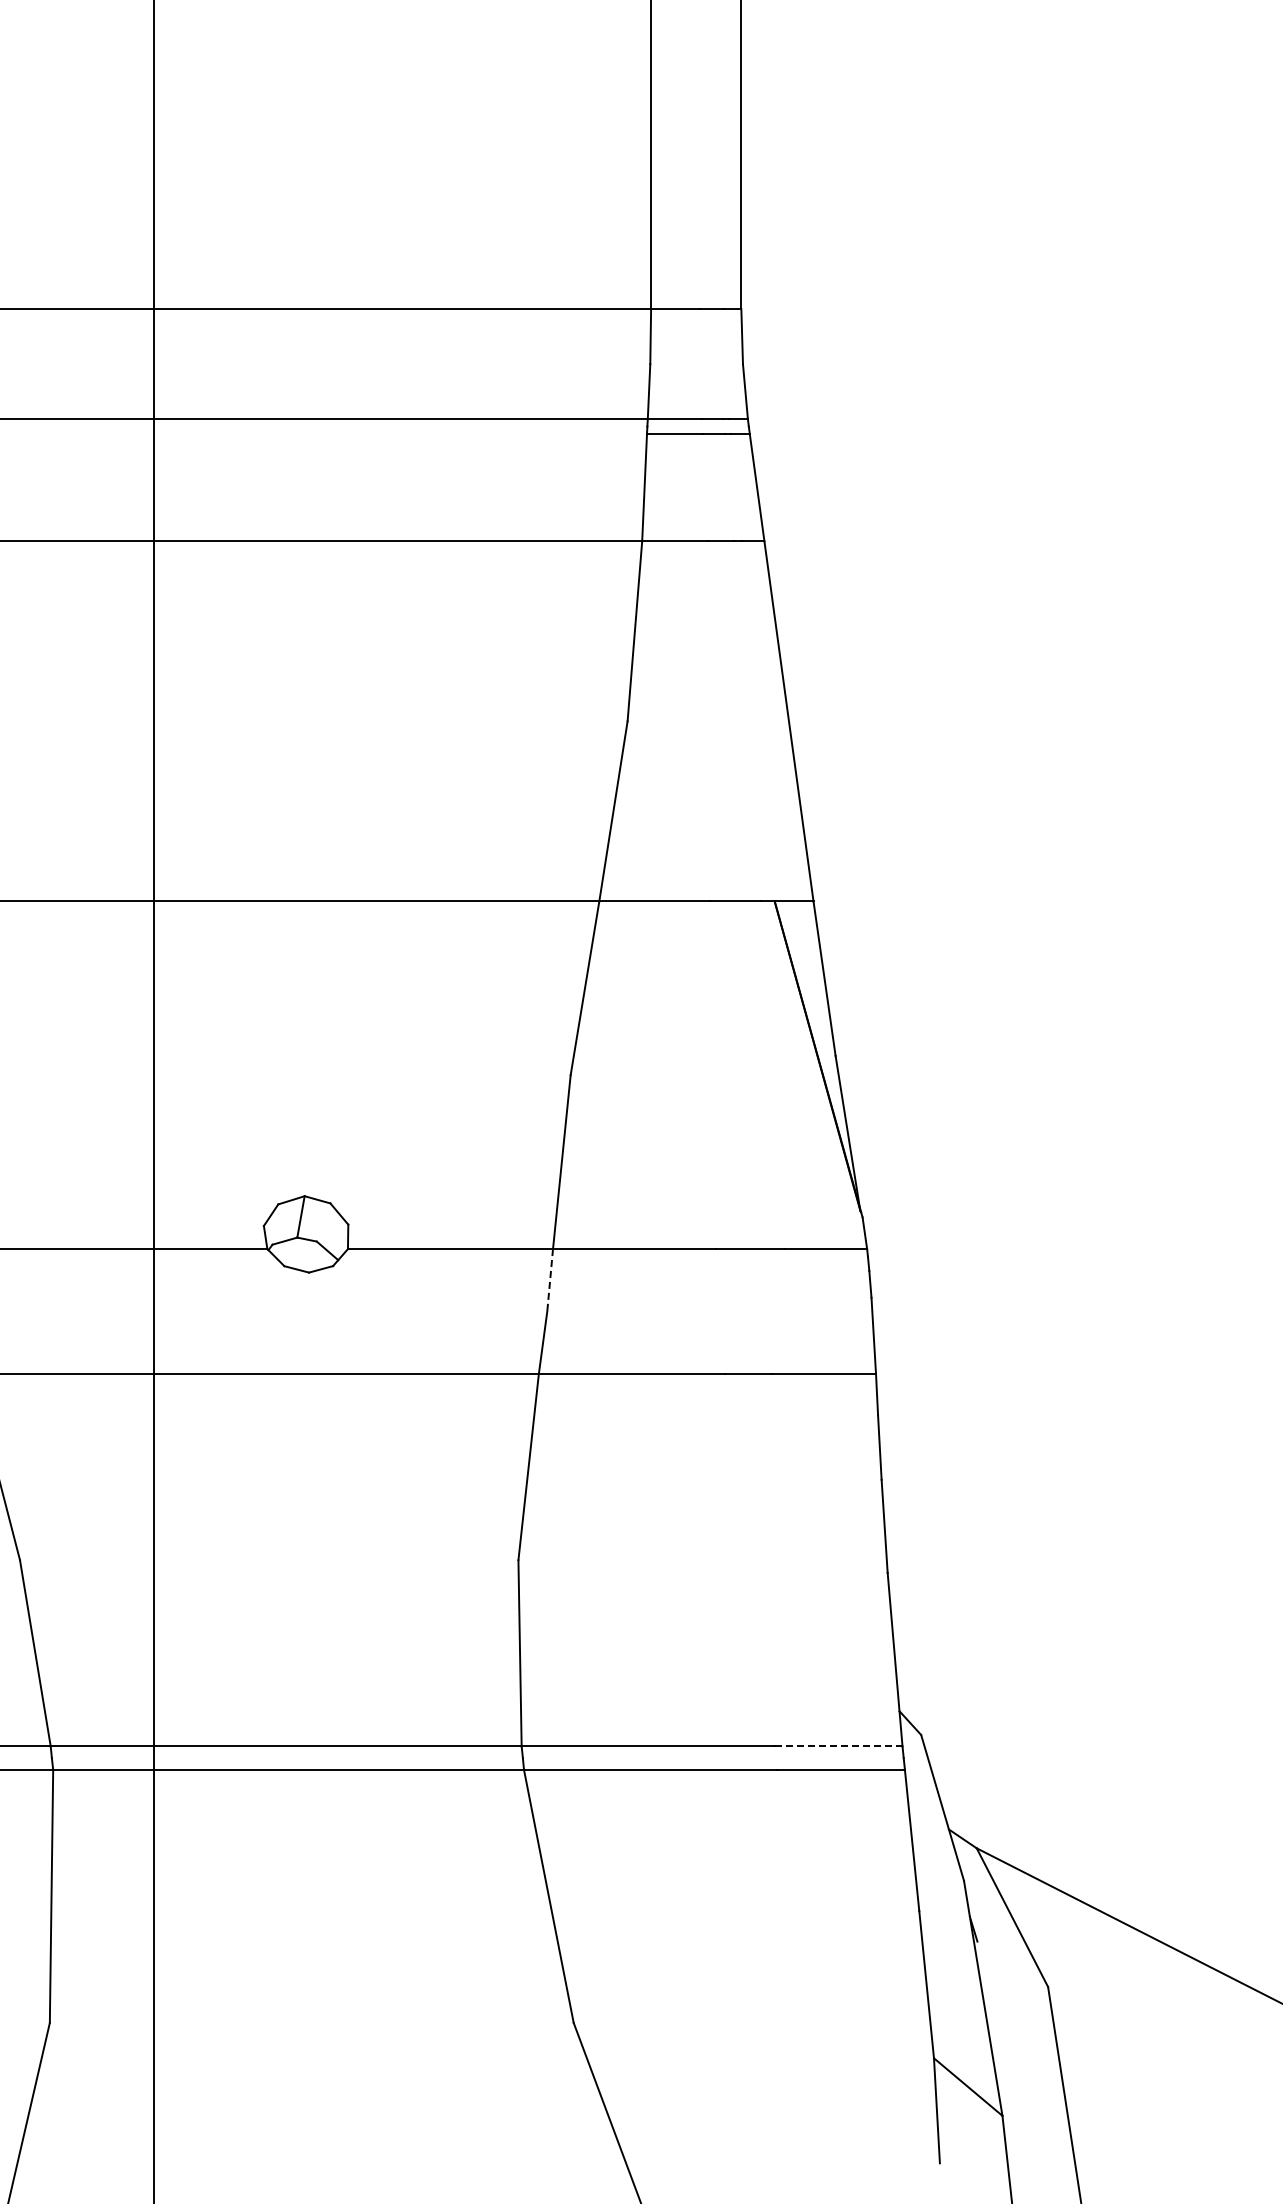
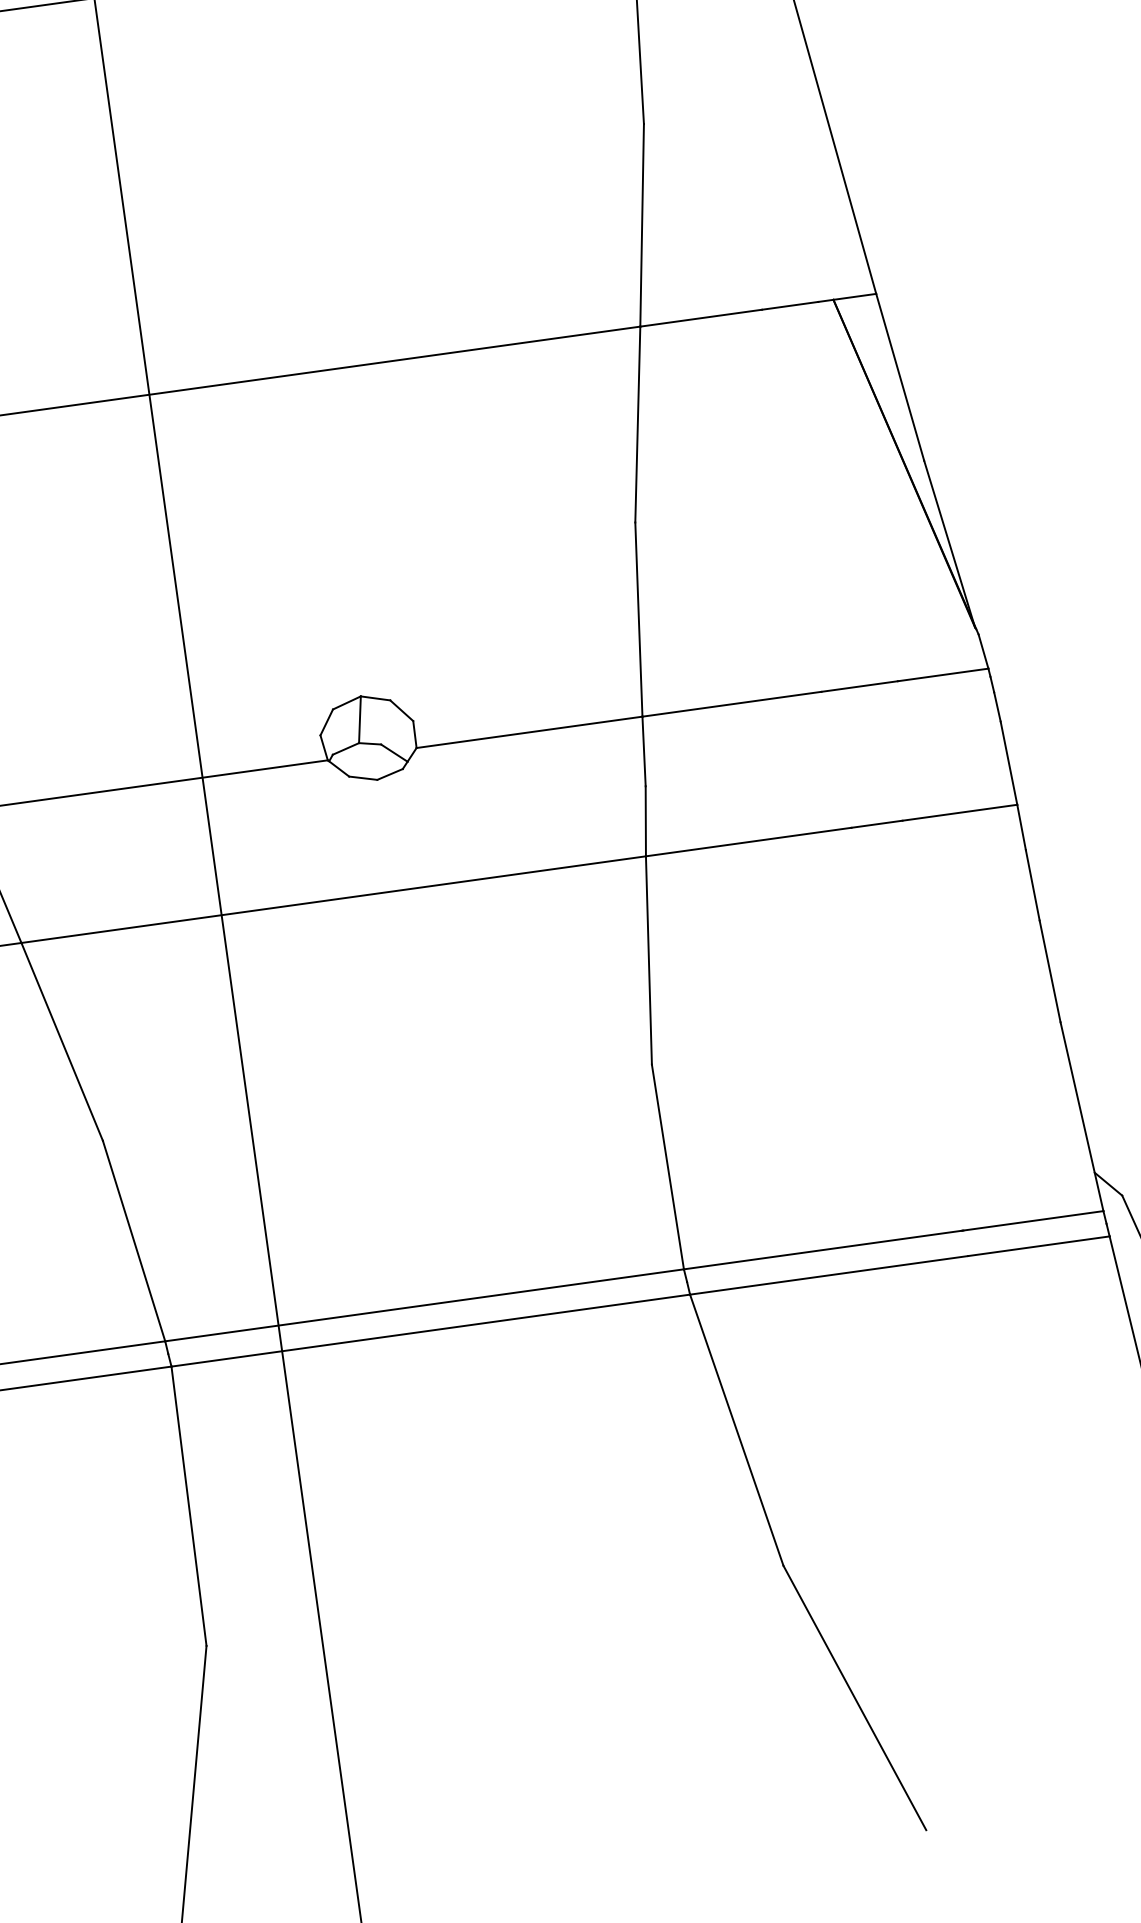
line: (550, 1280) -> (644, 751), dashed -> solid
line: (838, 1746) -> (1032, 1220), dashed -> solid

